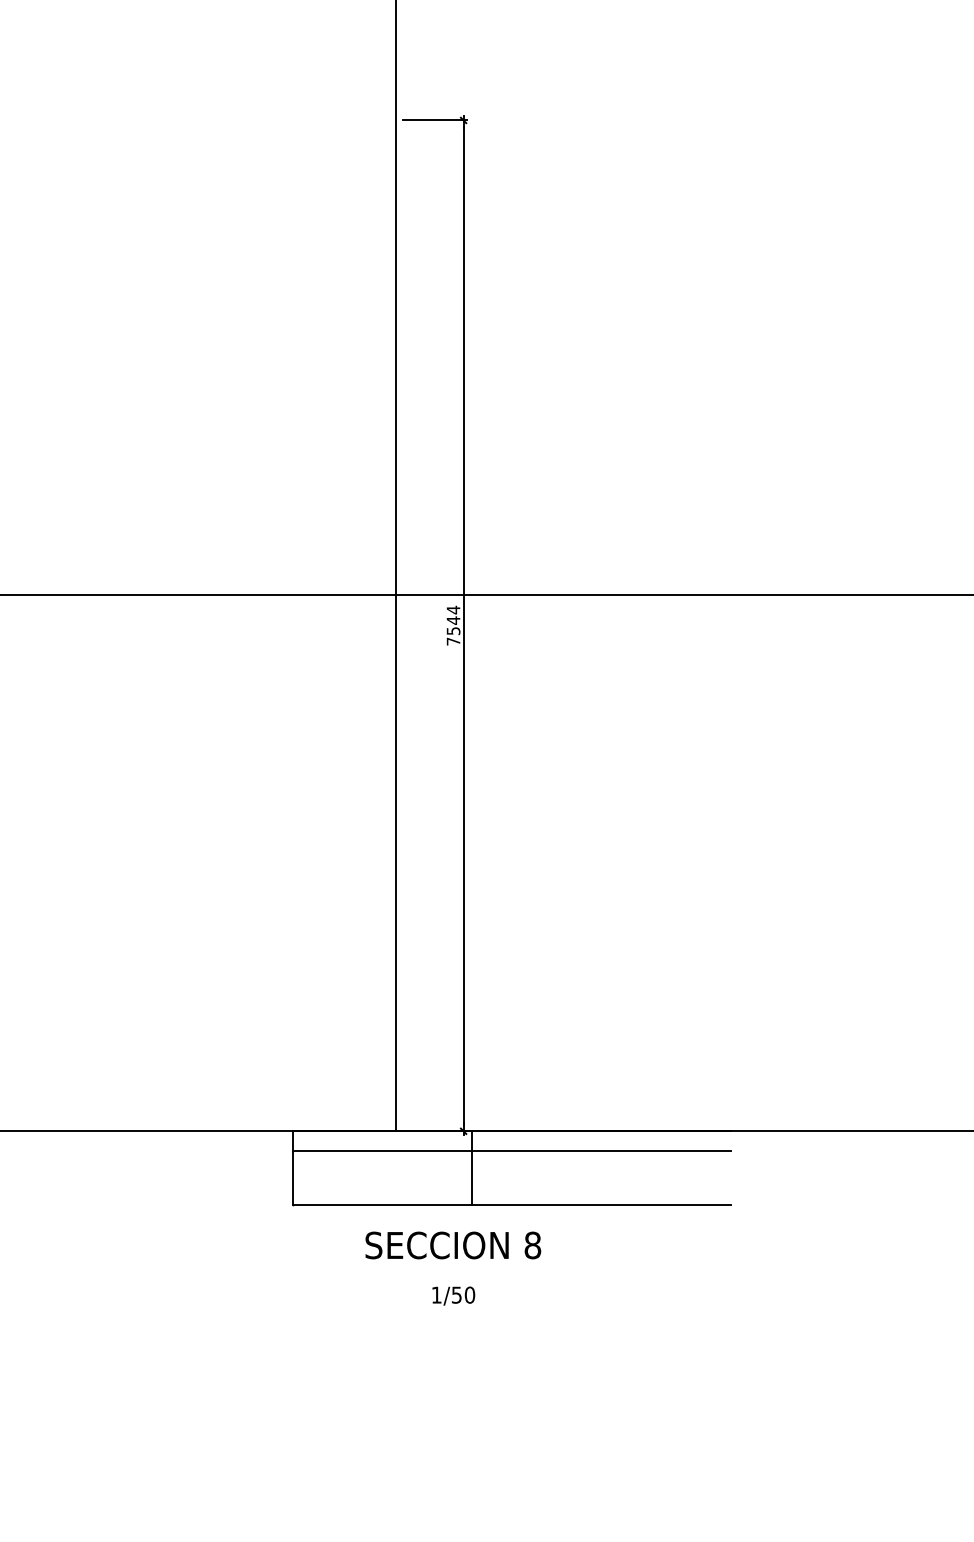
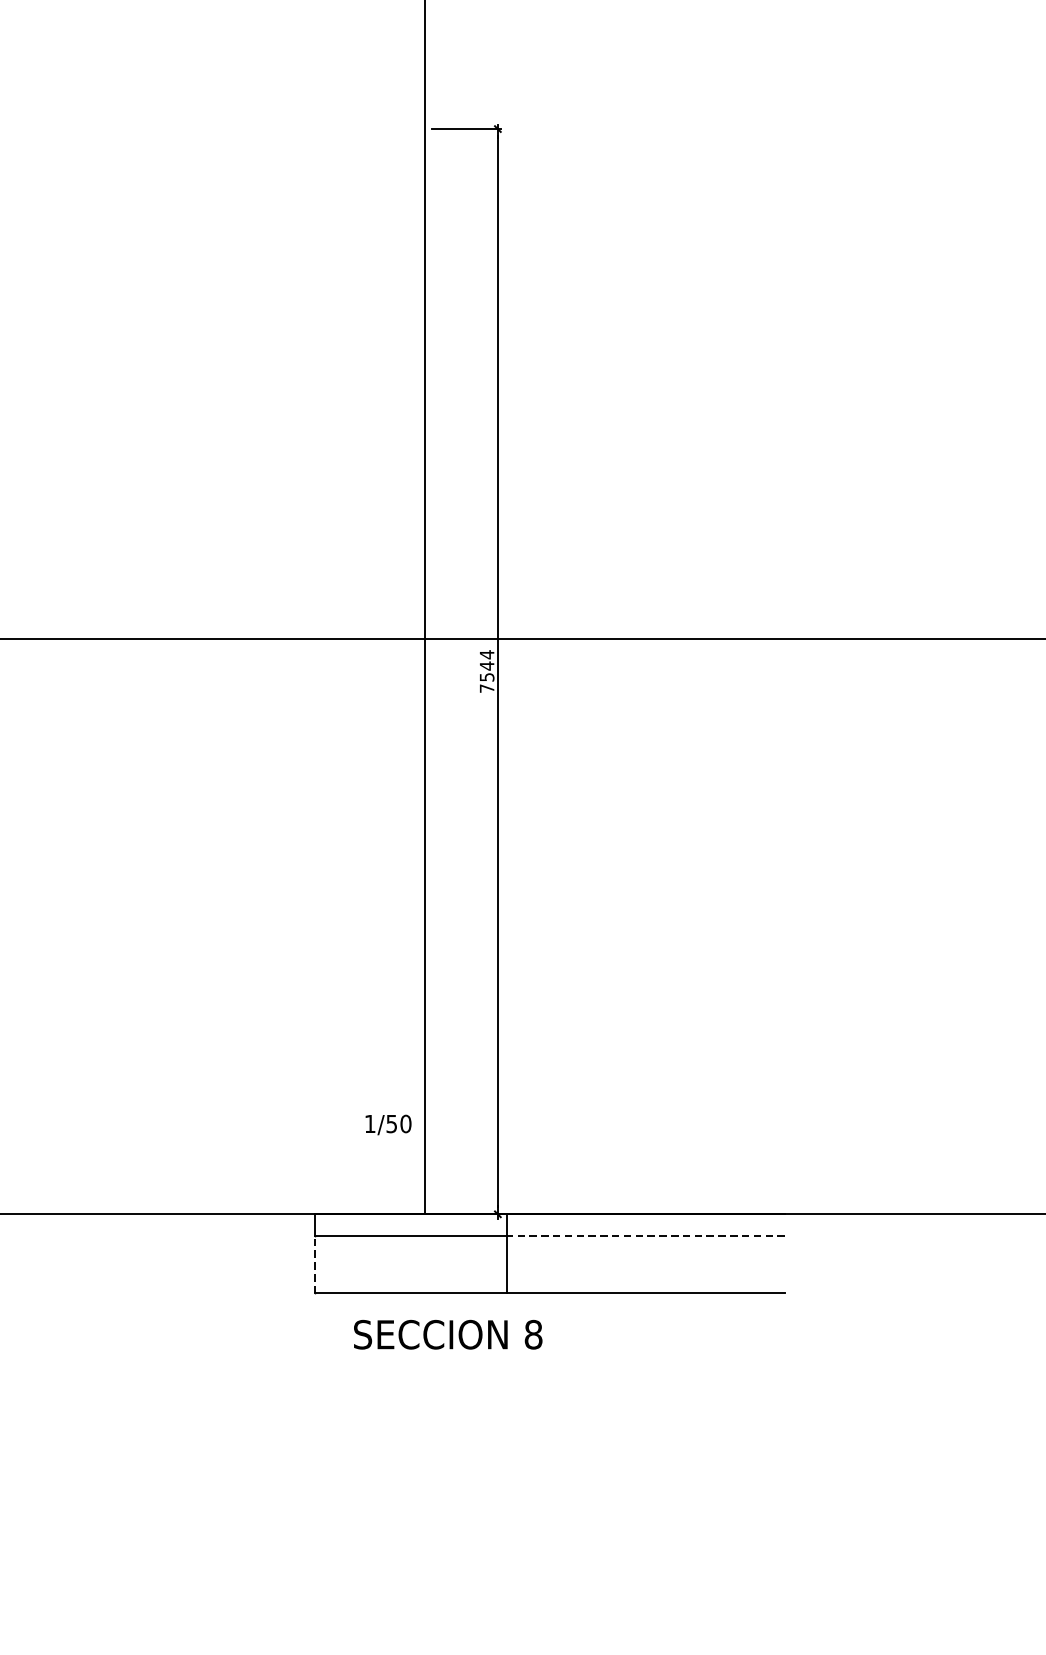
line: (601, 1151) -> (645, 1236), solid -> dashed
line: (293, 1178) -> (315, 1264), solid -> dashed
text: (453, 1245) -> (448, 1334), moved
text: (453, 1295) -> (388, 1124), moved

